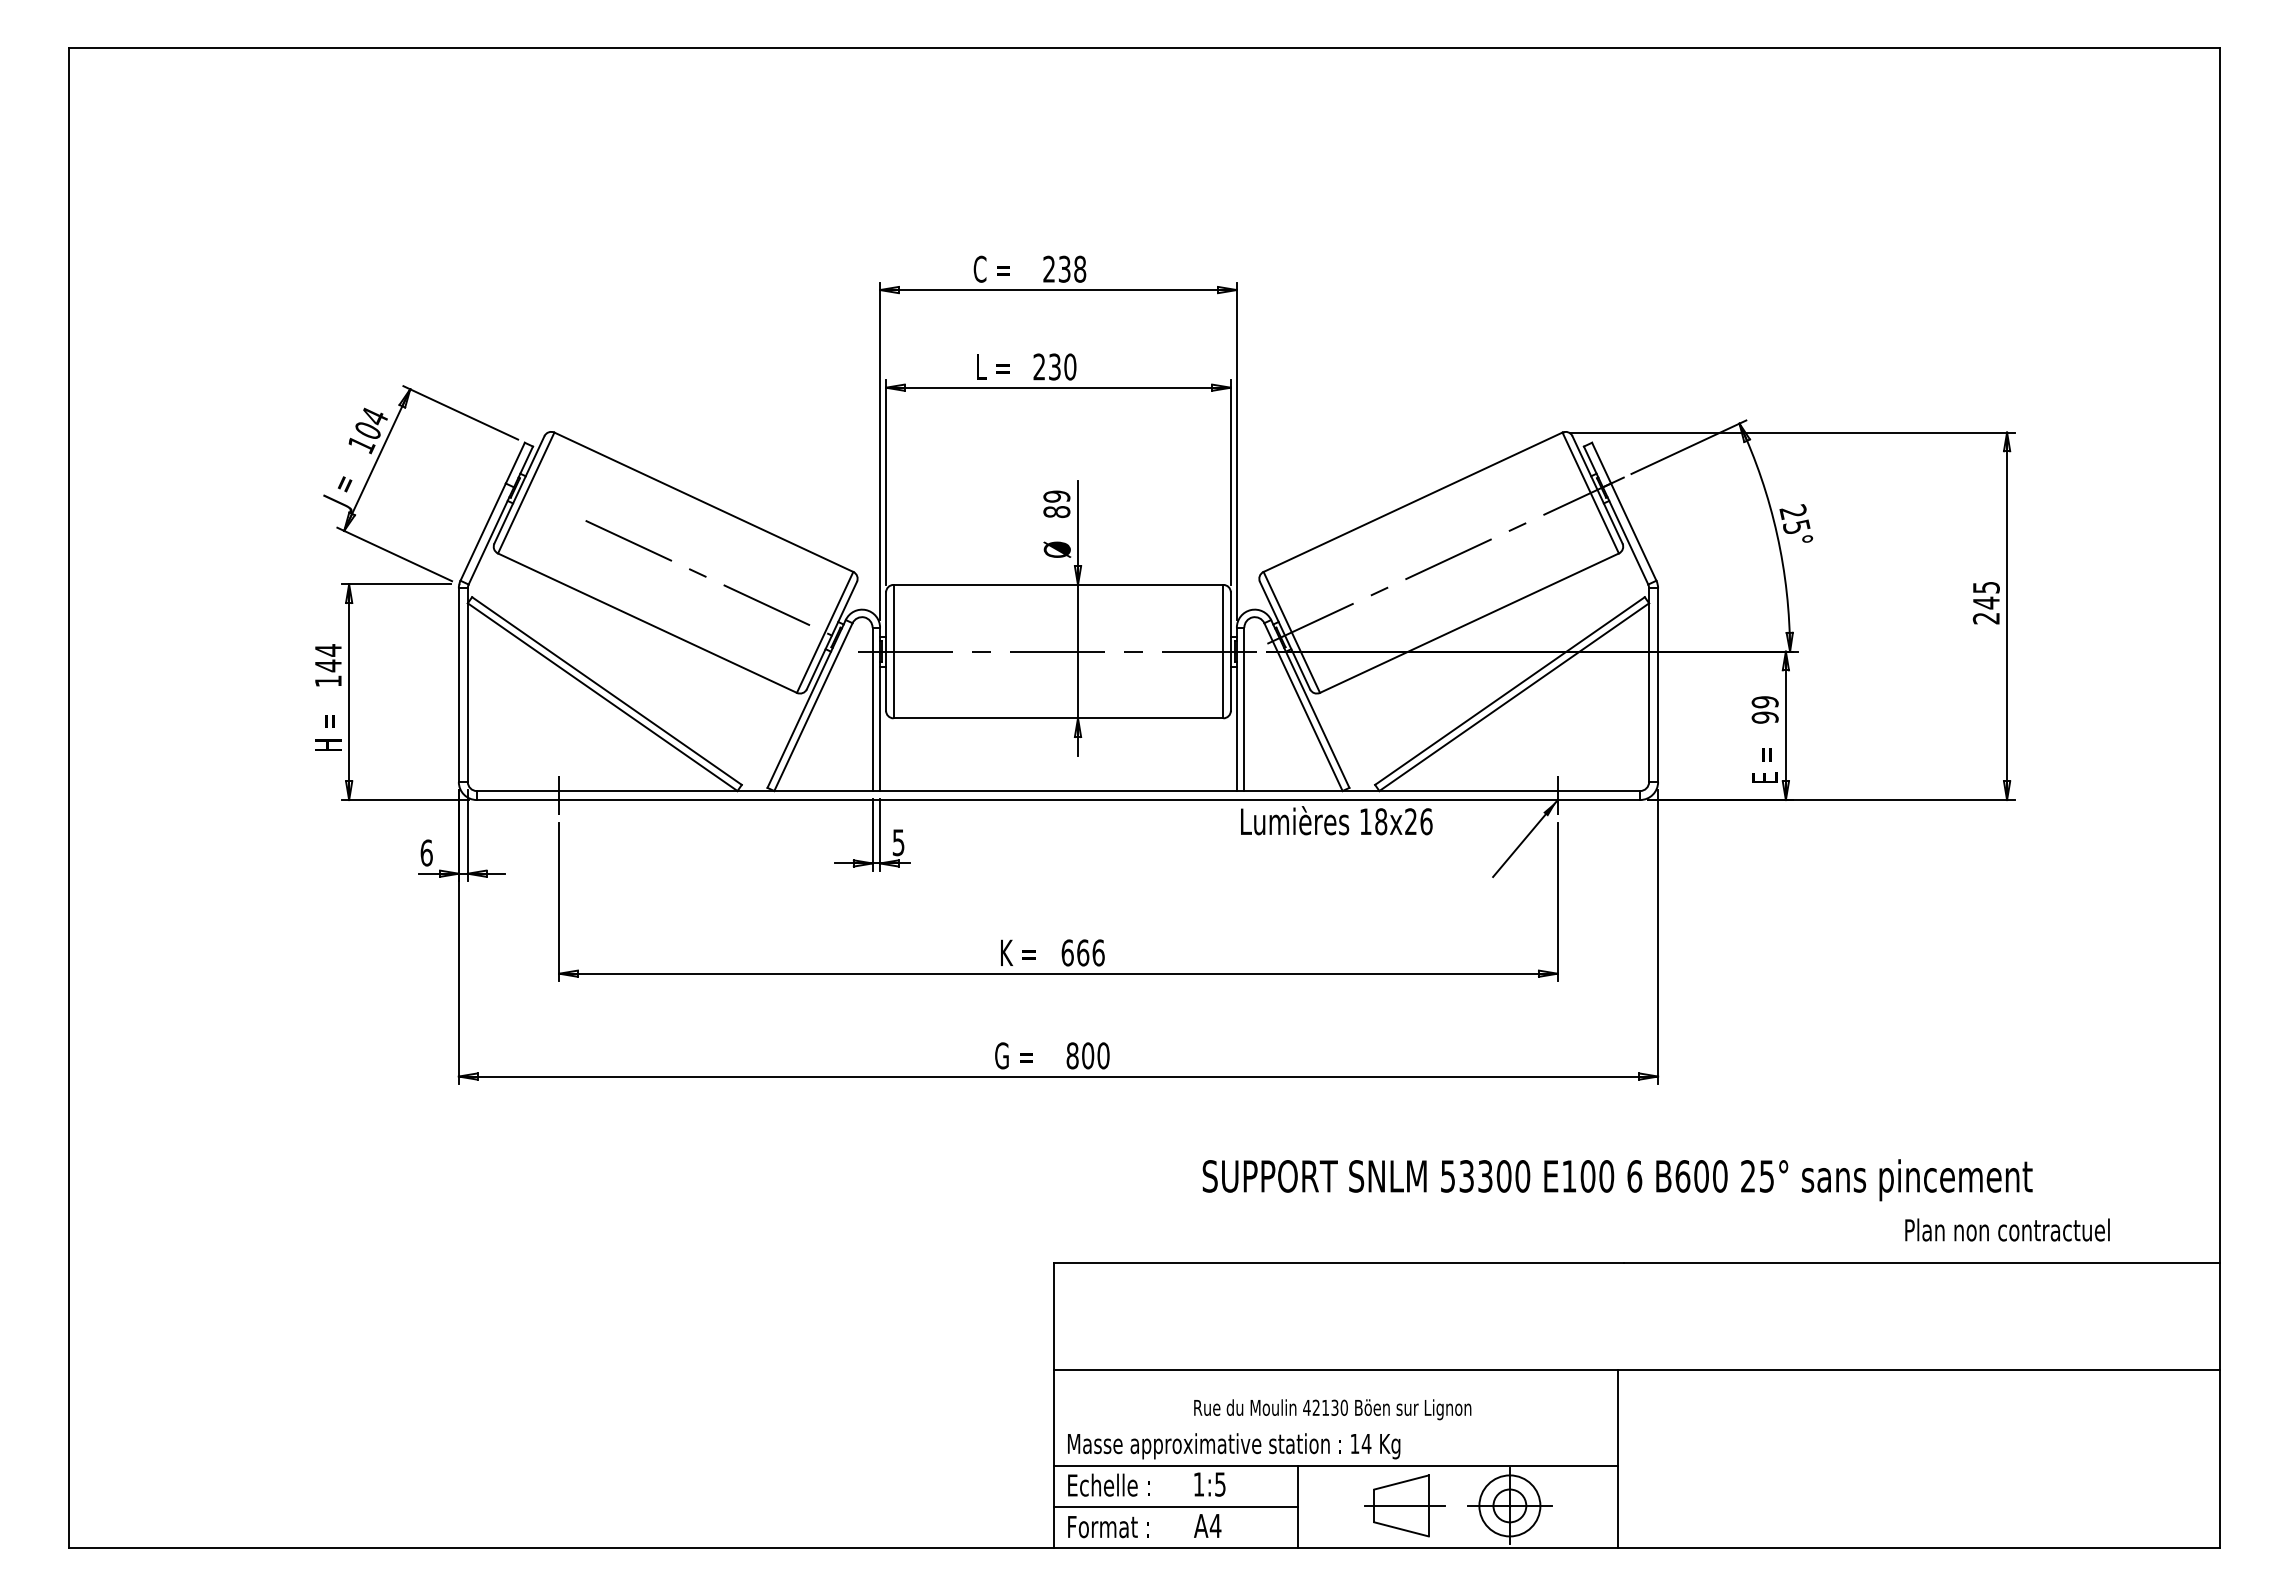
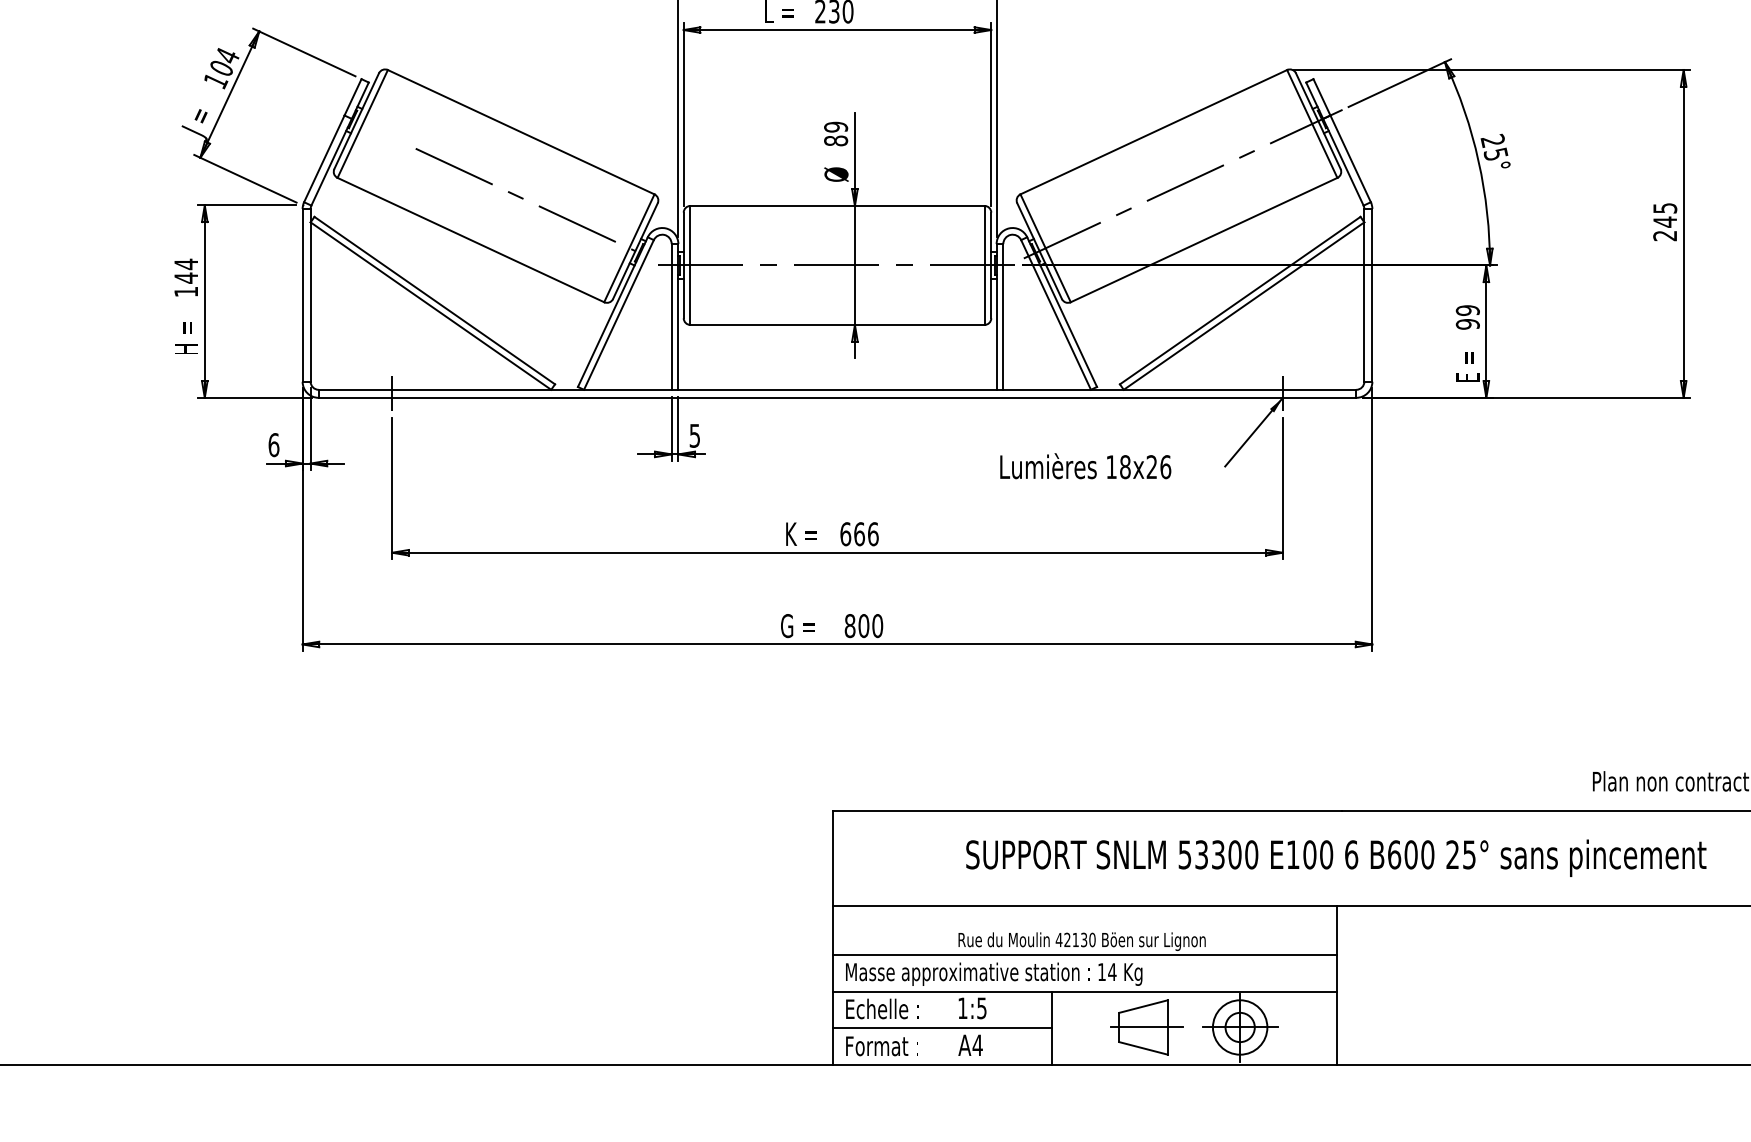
text: (1336, 820) -> (1085, 466), moved
text: (1617, 1180) -> (1336, 858), moved
line: (1335, 1424) -> (1084, 954), added

